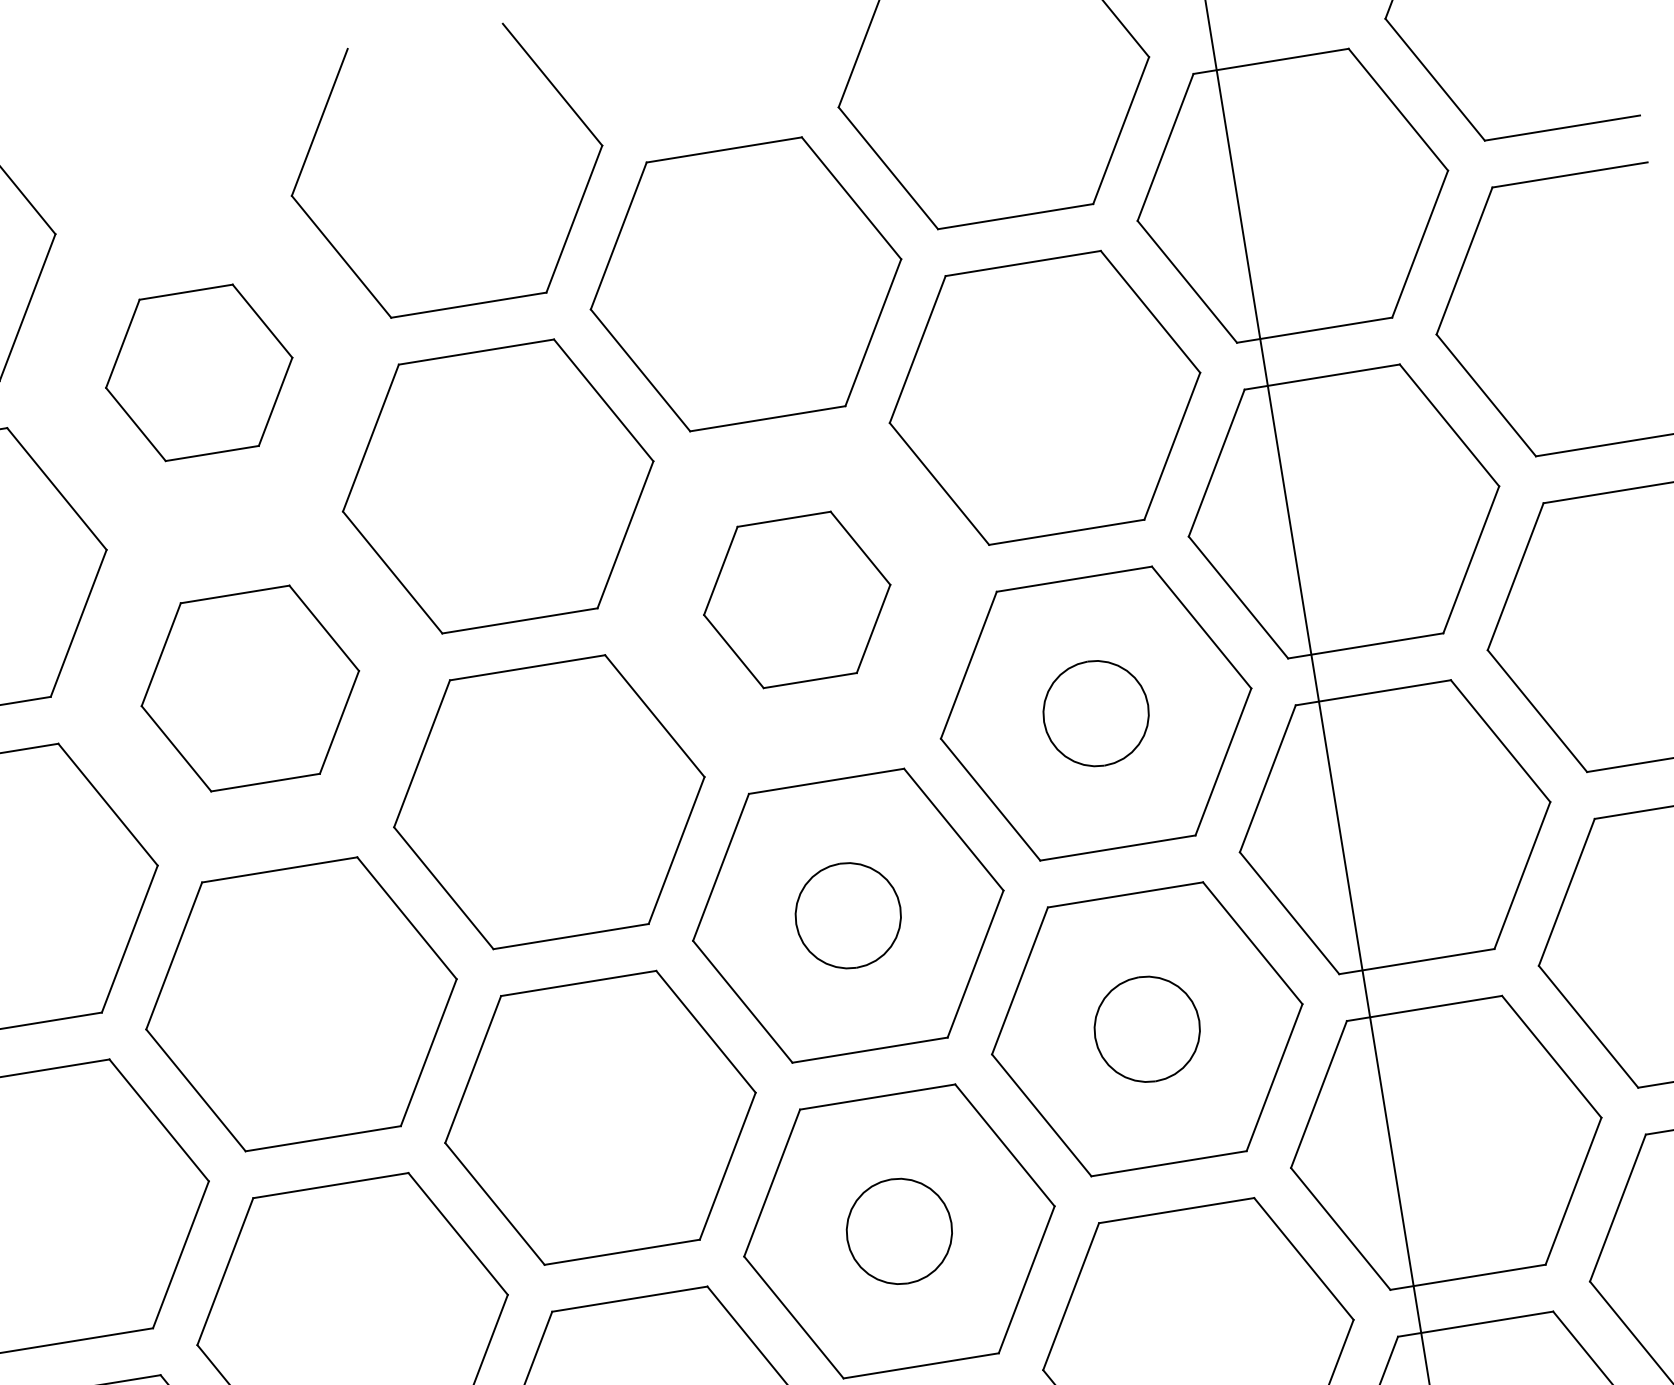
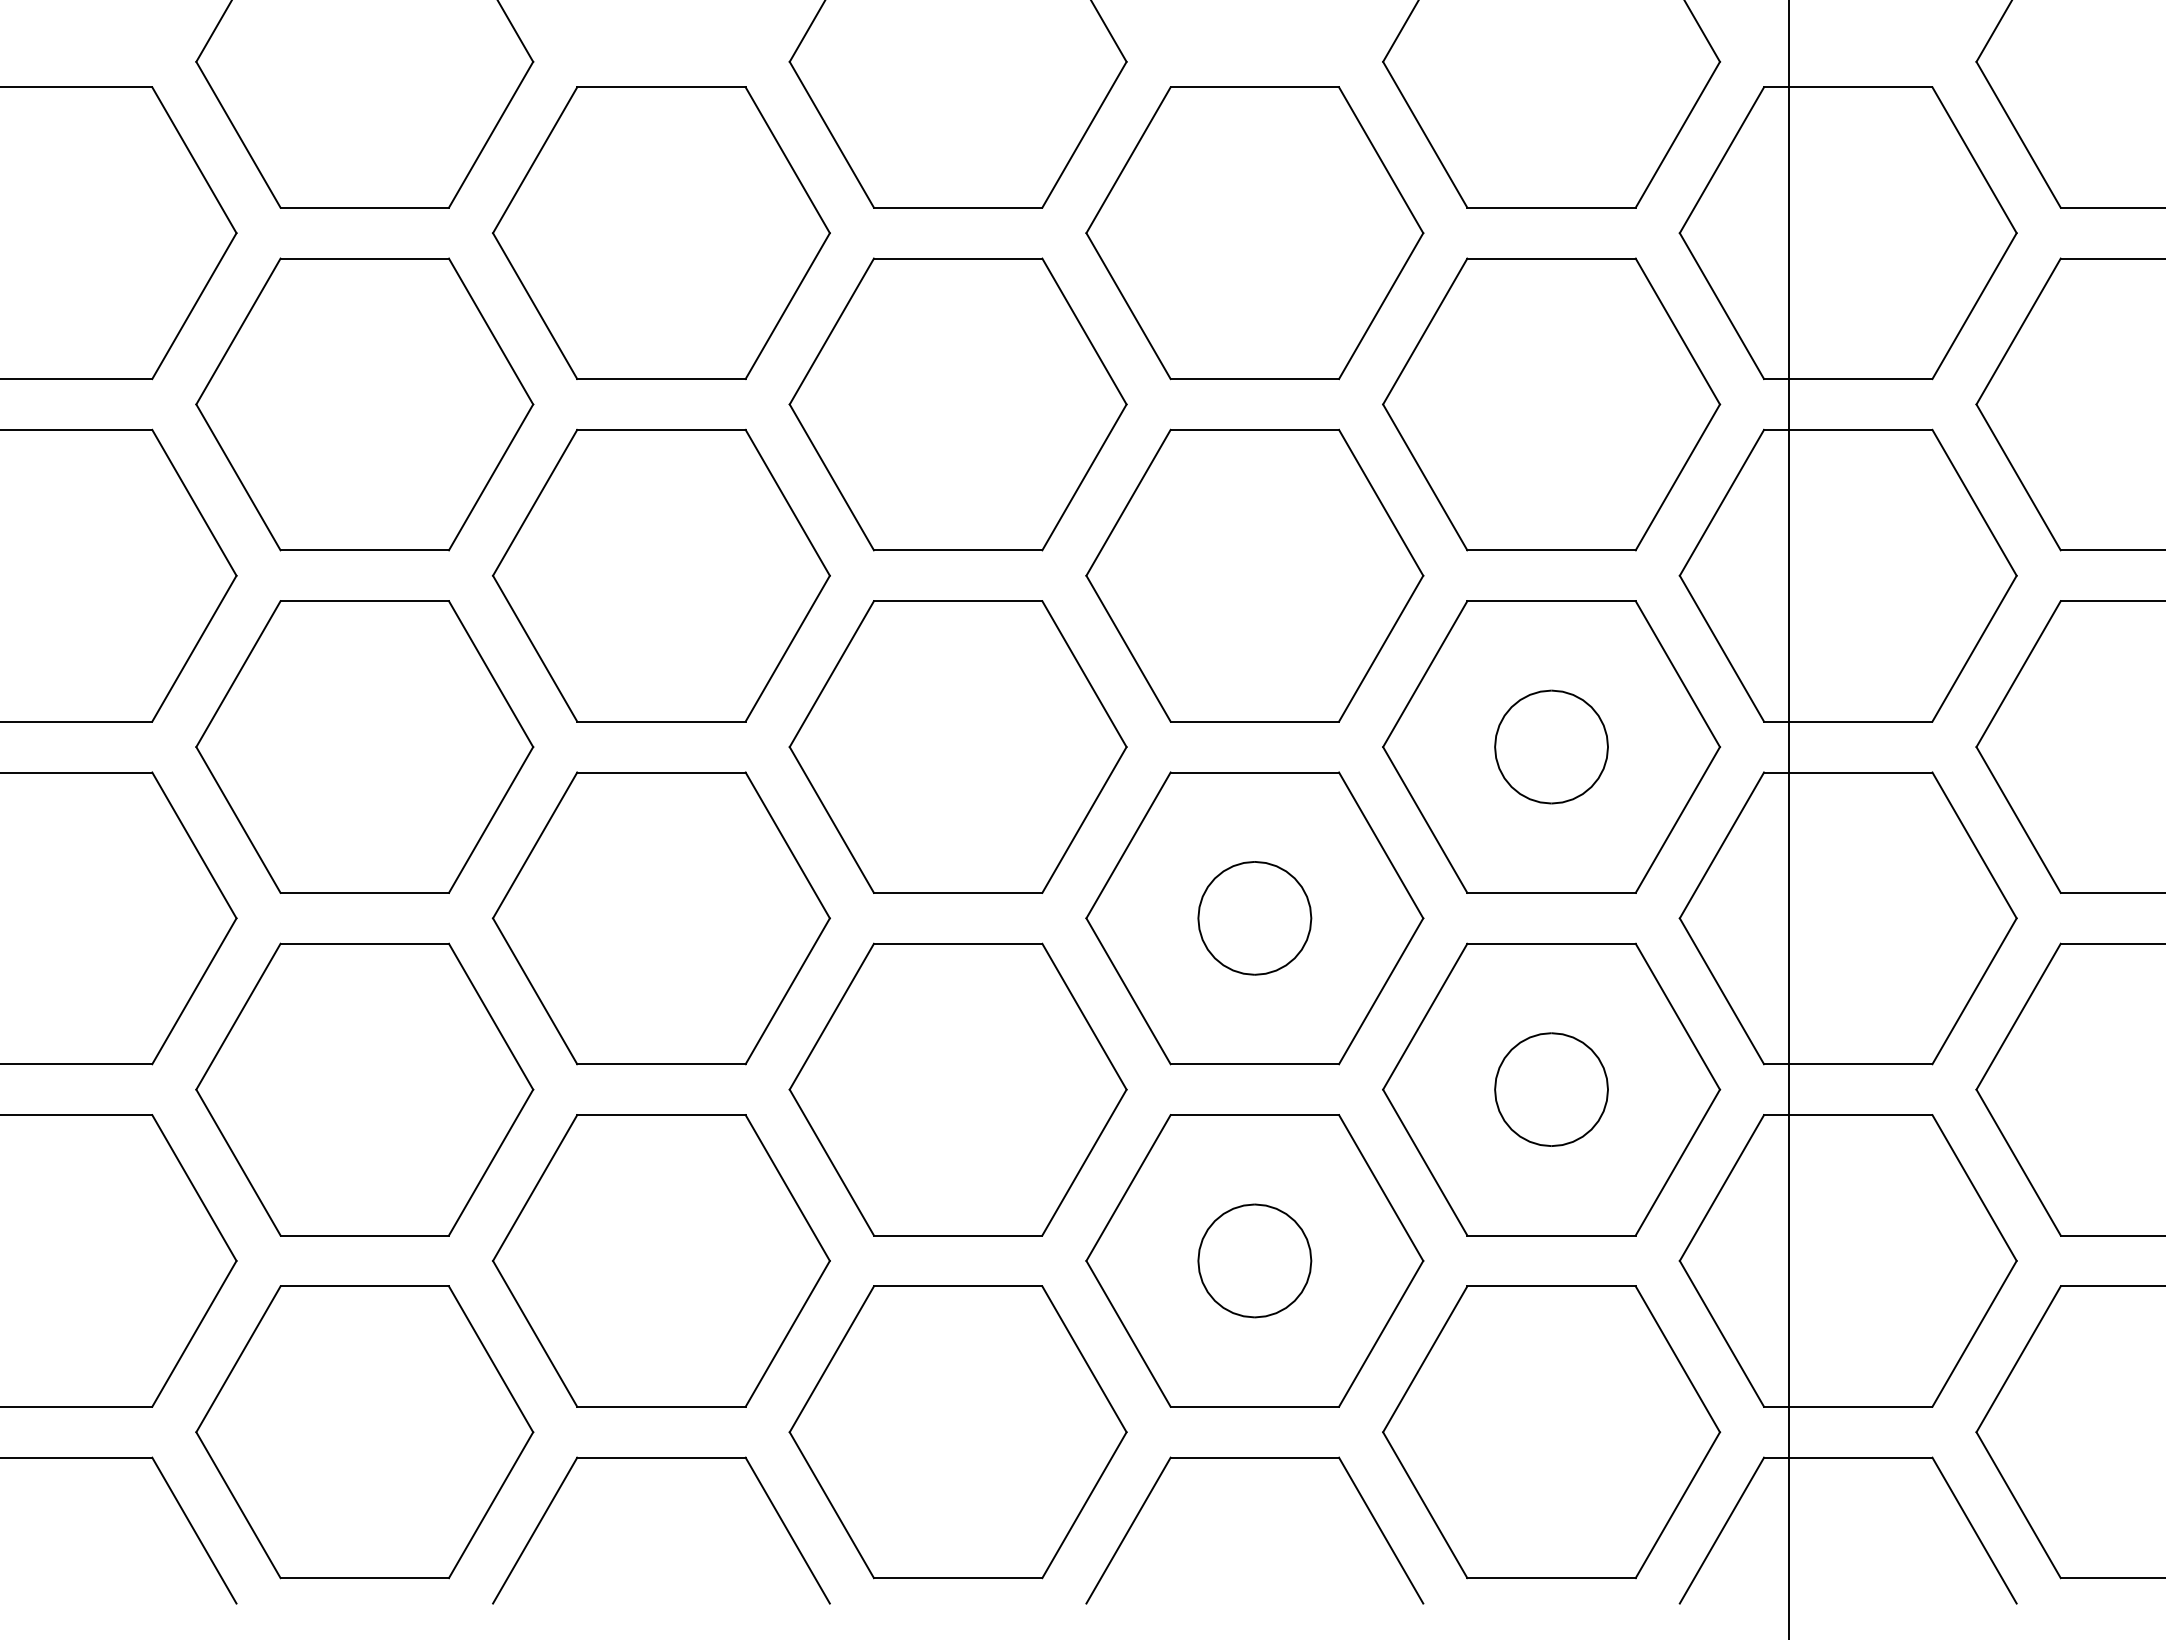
part: (199, 372) -> (661, 232), size x1.67
part: (796, 599) -> (1254, 575), size x1.67
part: (250, 688) -> (661, 575), size x1.43

